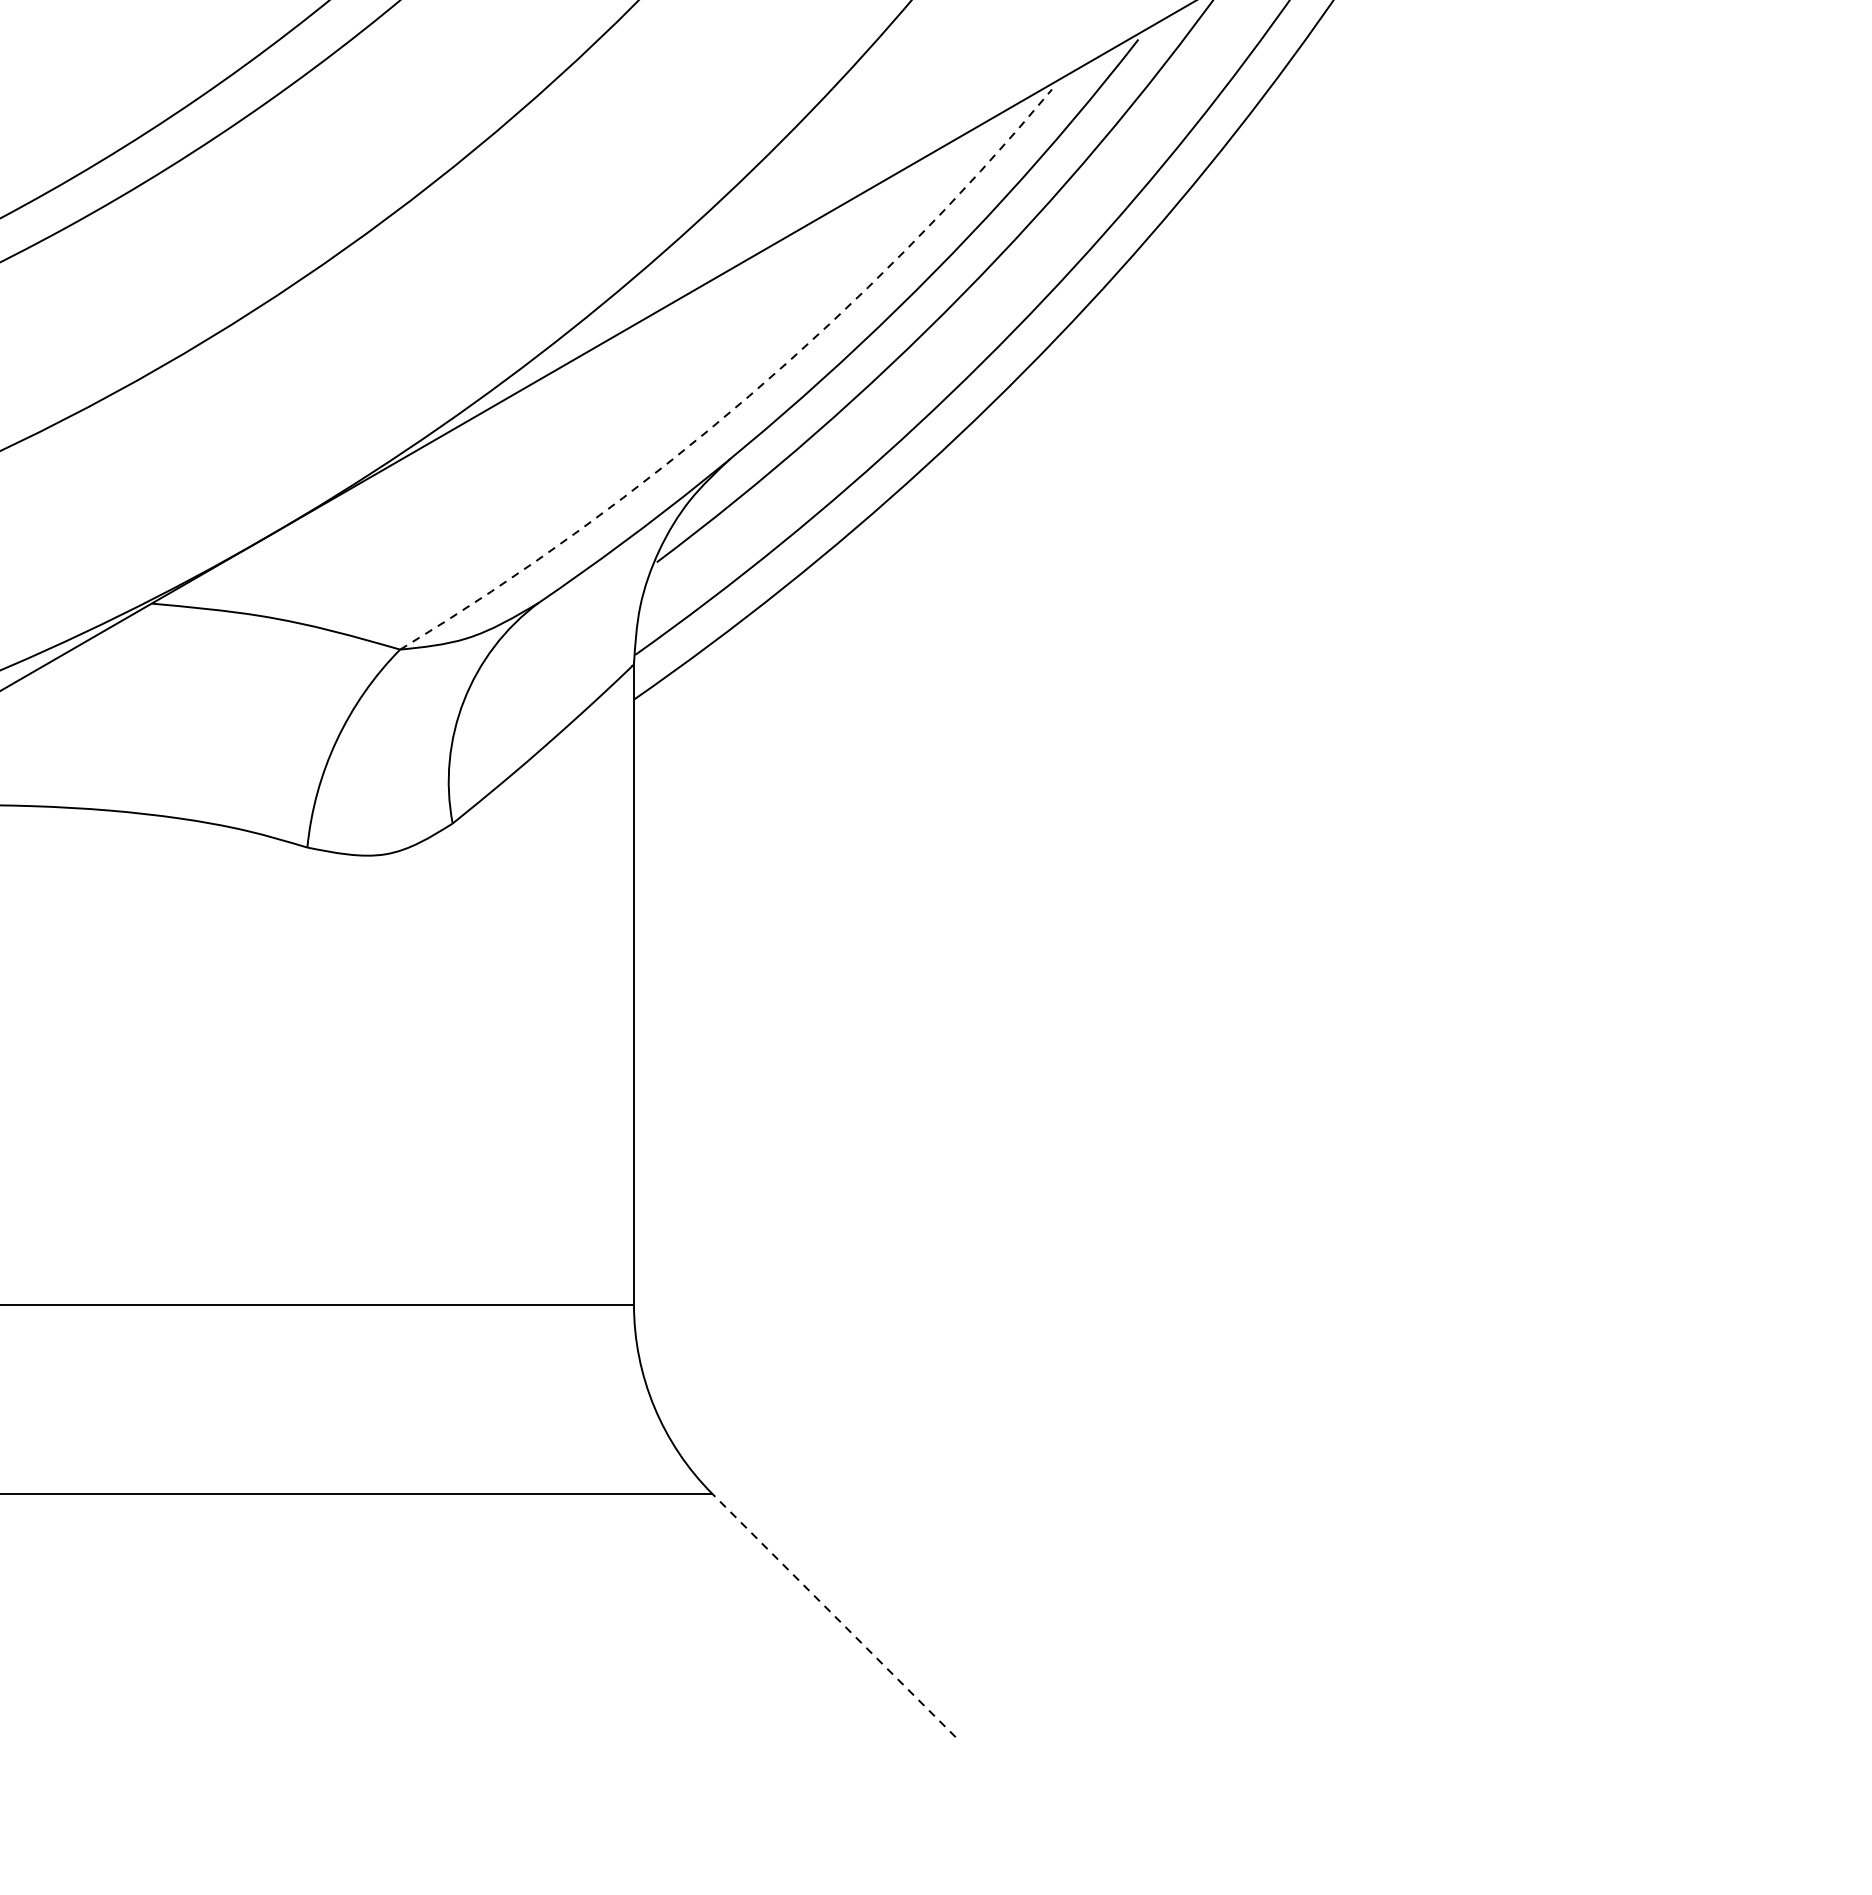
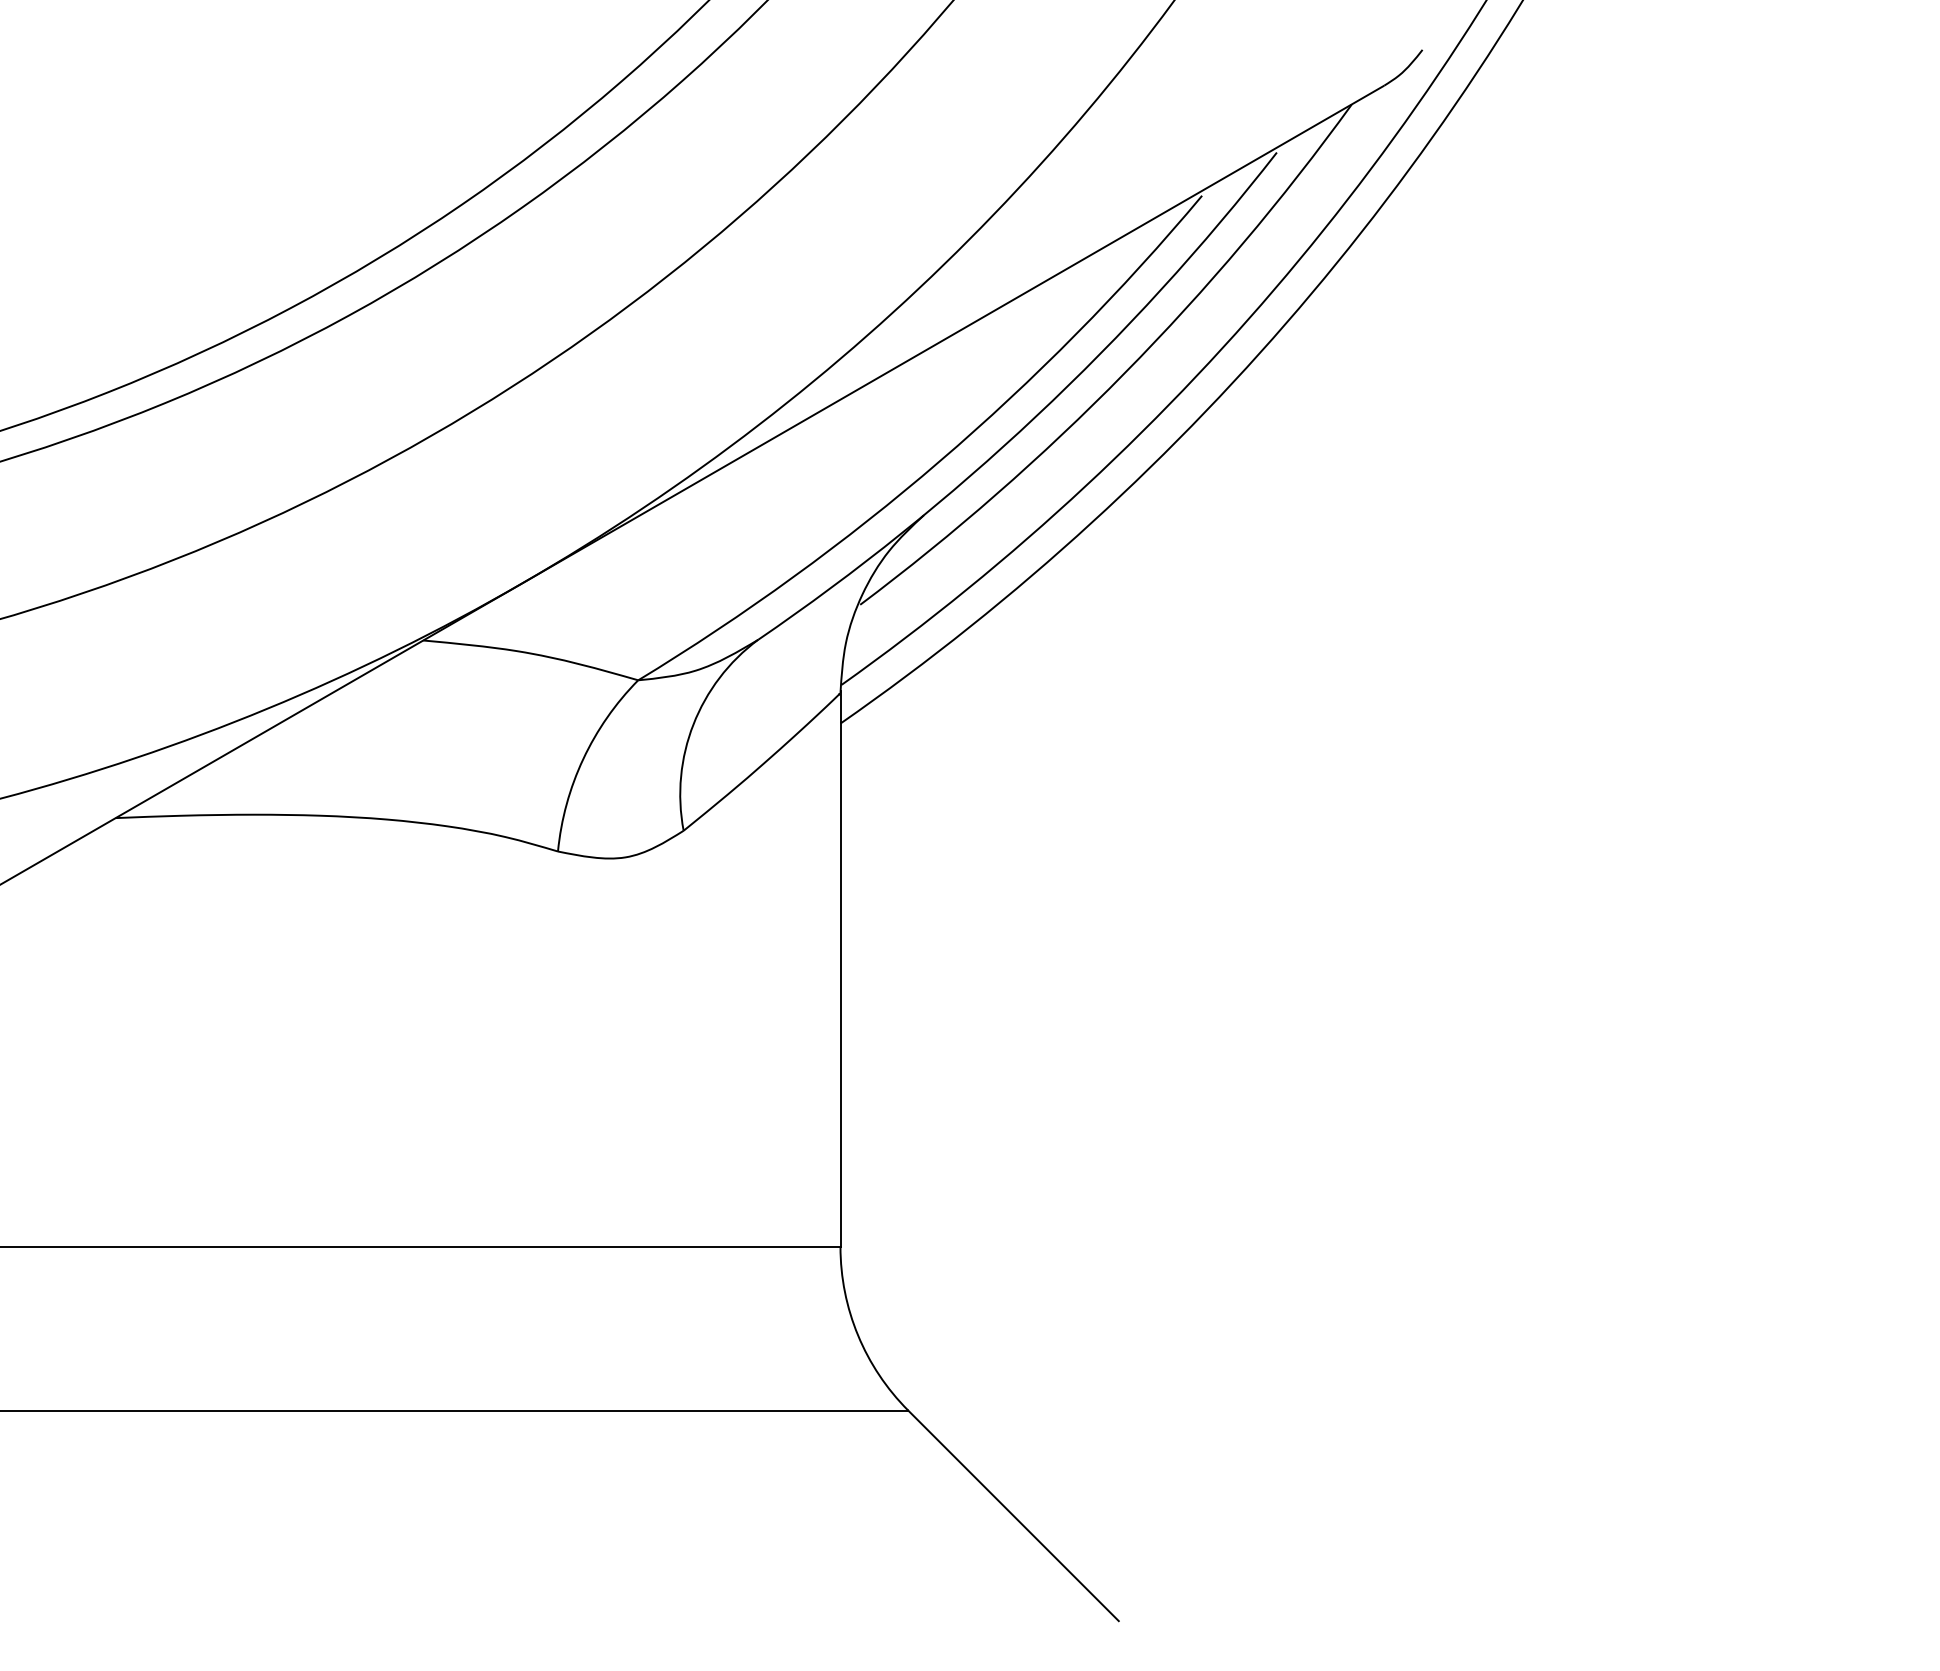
arc: (749, 396) -> (940, 461), dashed -> solid
line: (833, 1615) -> (1013, 1515), dashed -> solid

